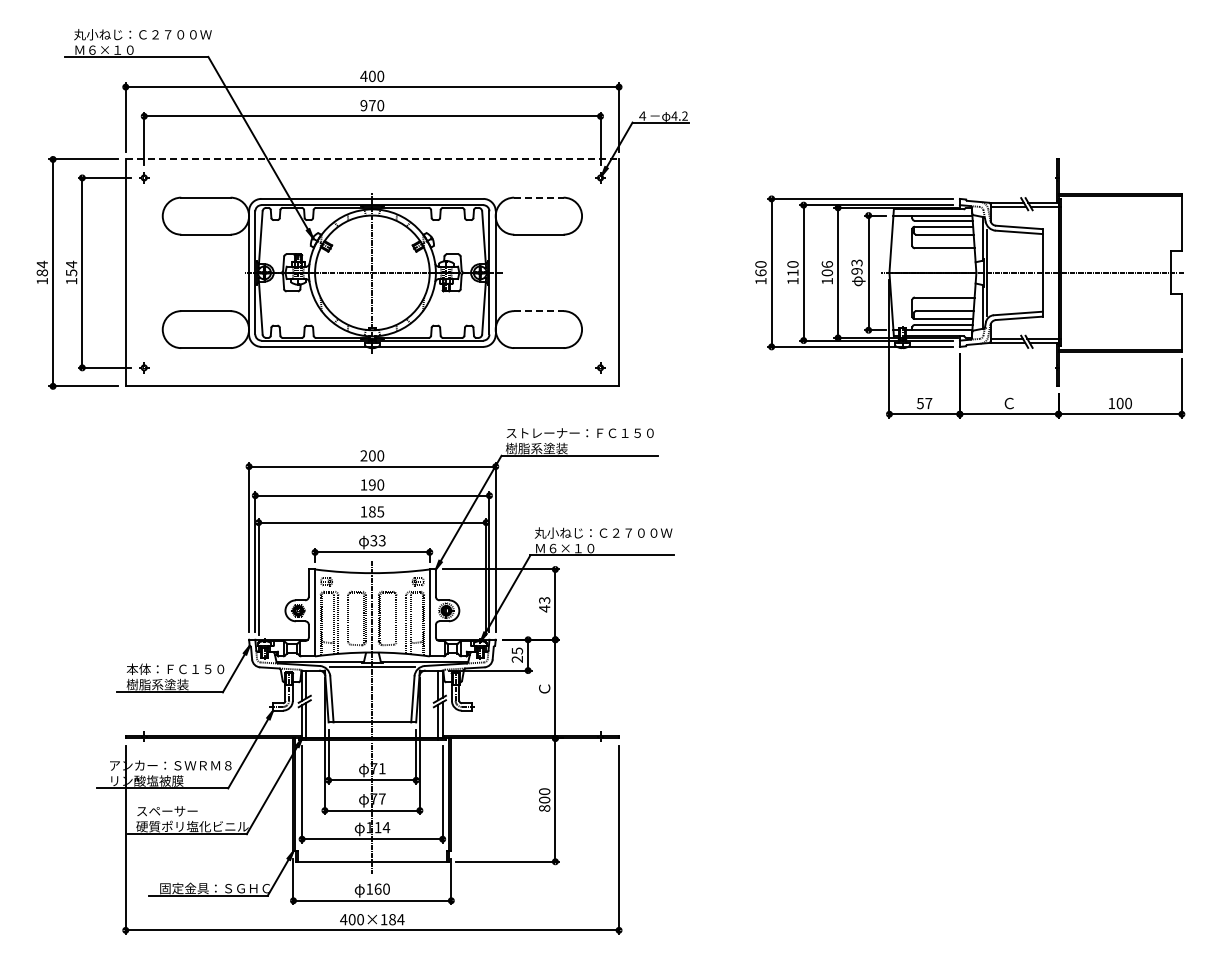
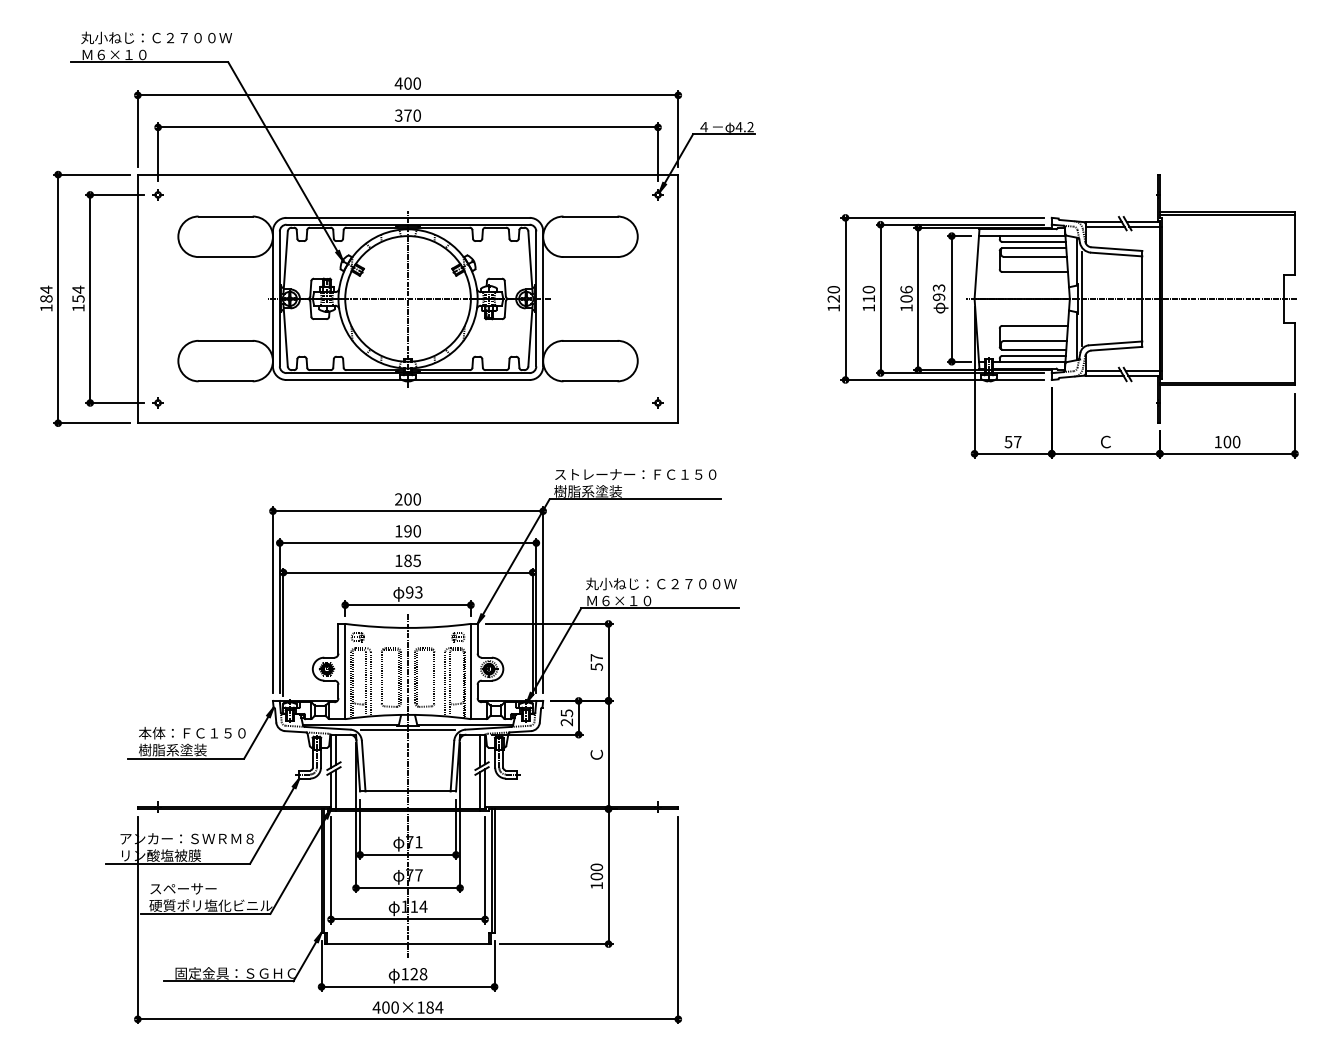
text: (363, 105) -> (398, 115), 970 -> 370
line: (372, 159) -> (408, 174), dashed -> solid
line: (538, 197) -> (590, 216), dashed -> solid
text: (760, 272) -> (833, 298), 160 -> 120
line: (538, 311) -> (590, 341), dashed -> solid
text: (373, 540) -> (409, 592), 33 -> 93
text: (544, 604) -> (596, 662), 43 -> 57
text: (544, 808) -> (596, 885), 800 -> 100
text: (381, 888) -> (418, 973), 160 -> 128

